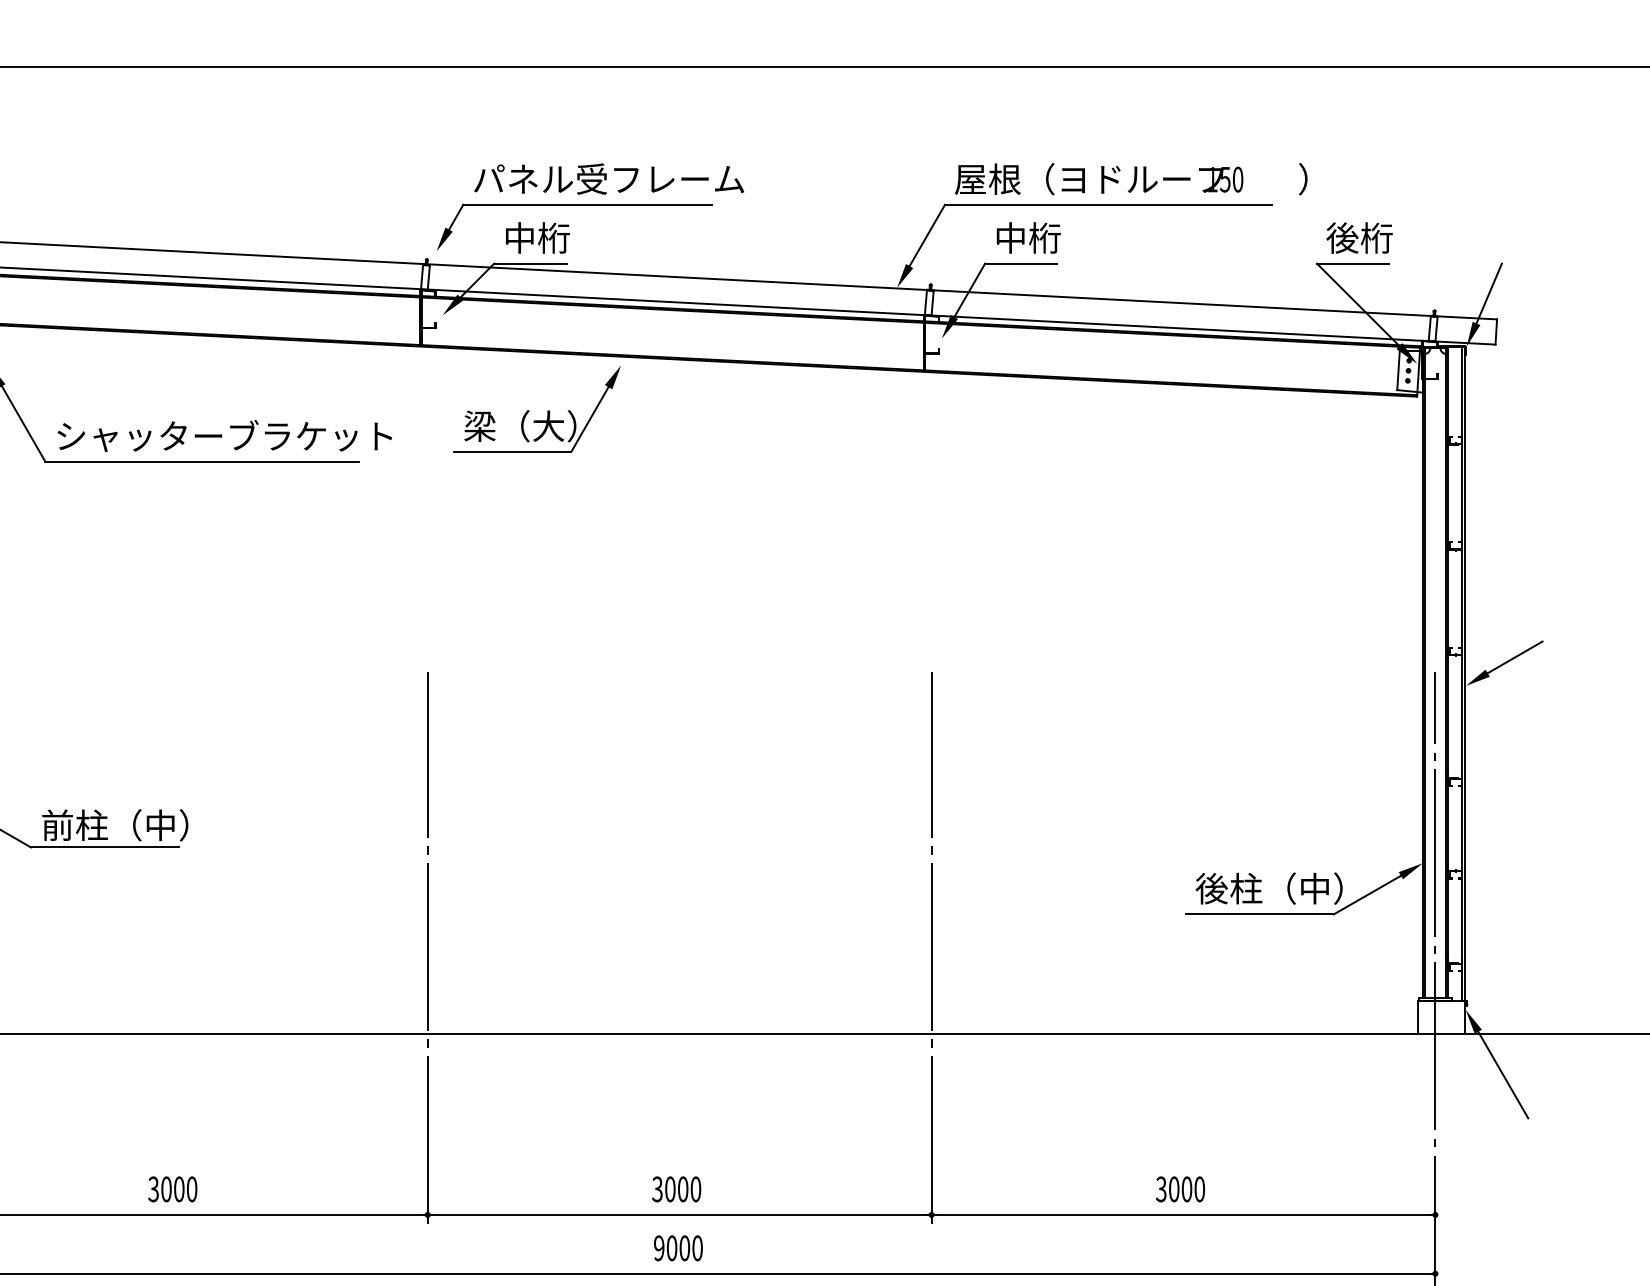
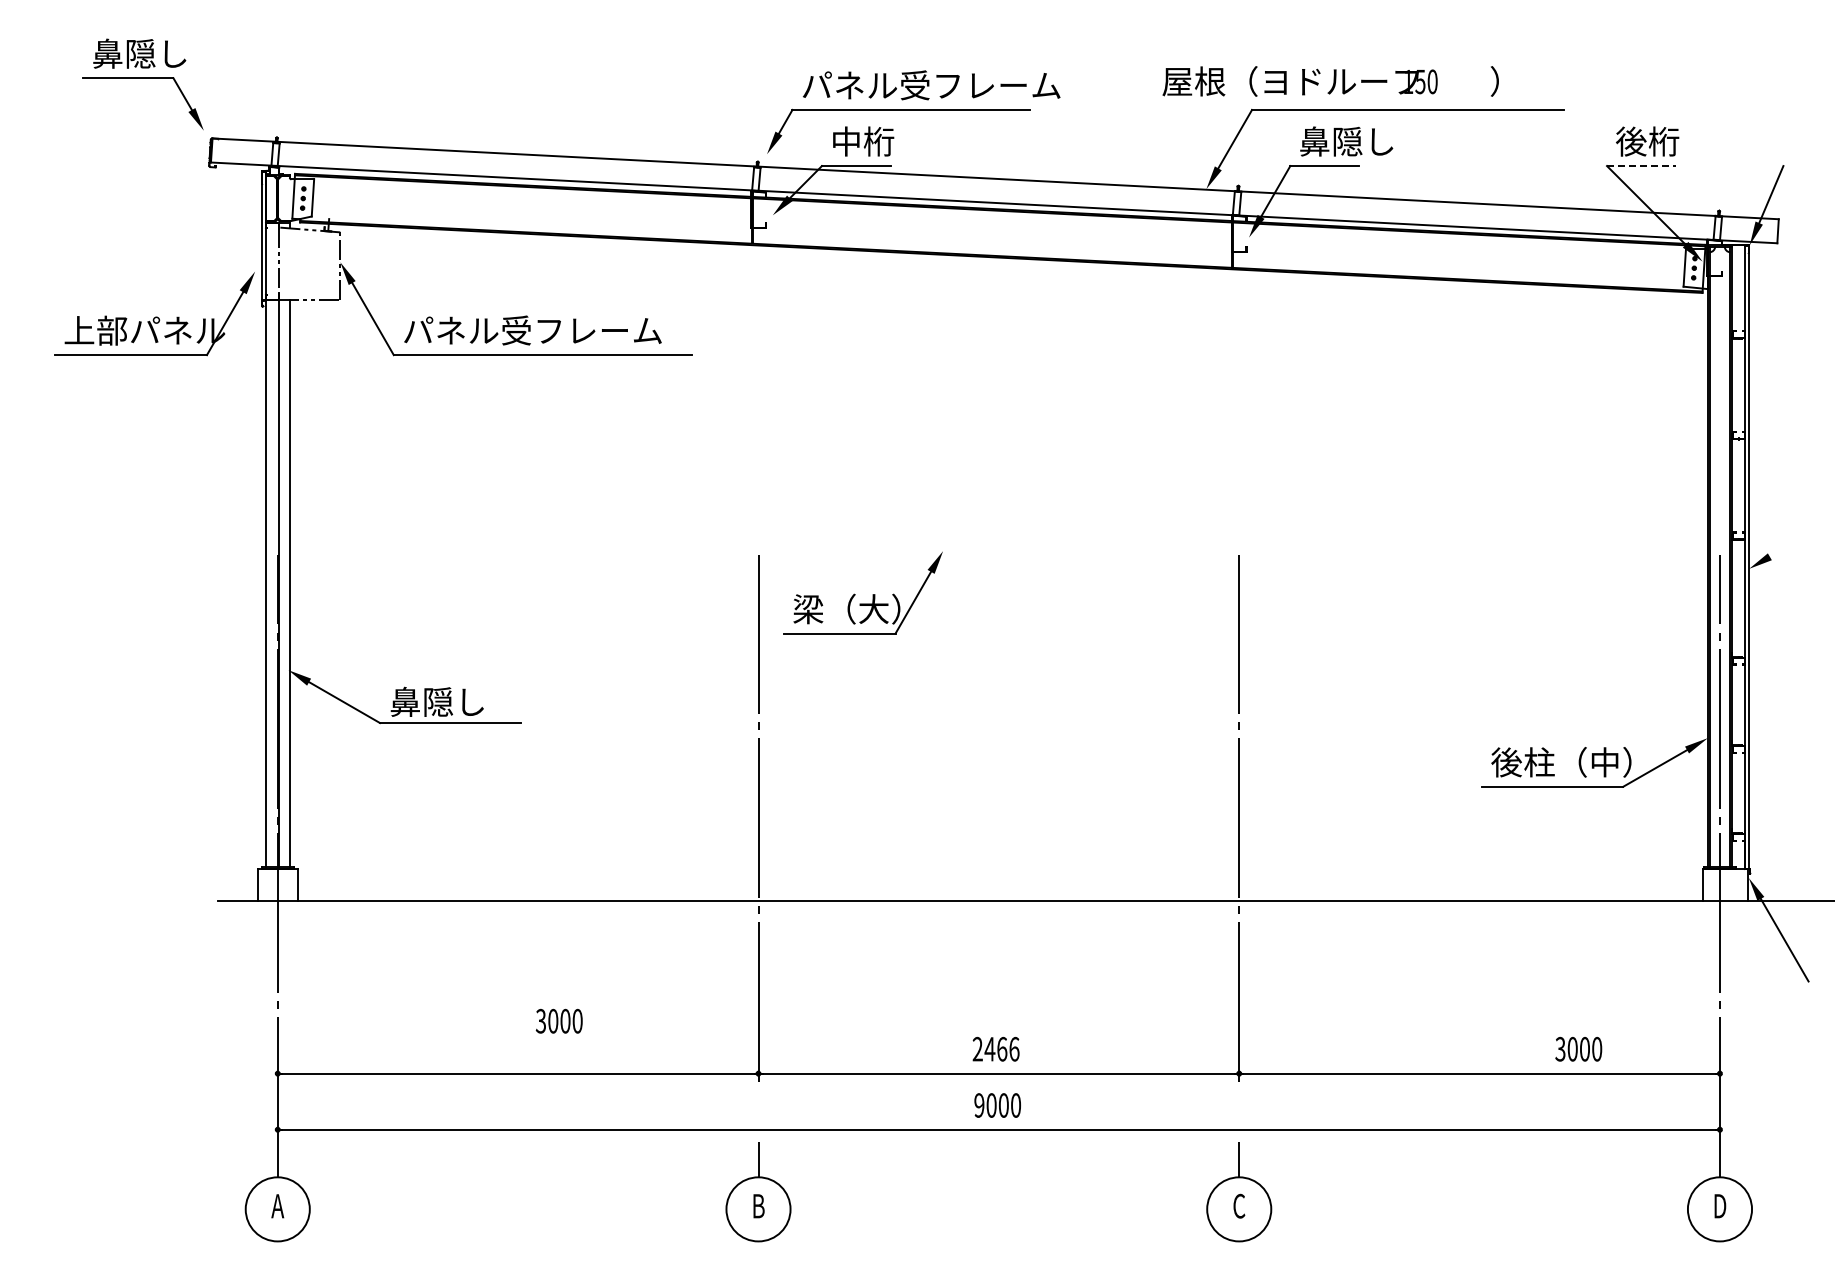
text: (1130, 179) -> (1330, 81), moved
text: (1043, 237) -> (1346, 141), 中桁 -> 鼻隠し
line: (1353, 264) -> (1641, 166), solid -> dashed
part: (529, 410) -> (855, 594), moved
text: (224, 436) -> (564, 330), シャッターブラケット -> パネル受フレーム
line: (1514, 657) -> (1795, 541), removed
text: (115, 824) -> (460, 701), 前柱（中） -> 鼻隠し
text: (171, 1188) -> (558, 1020), moved
text: (676, 1188) -> (995, 1048), 3000 -> 2466
text: (1180, 1188) -> (1578, 1048), moved

